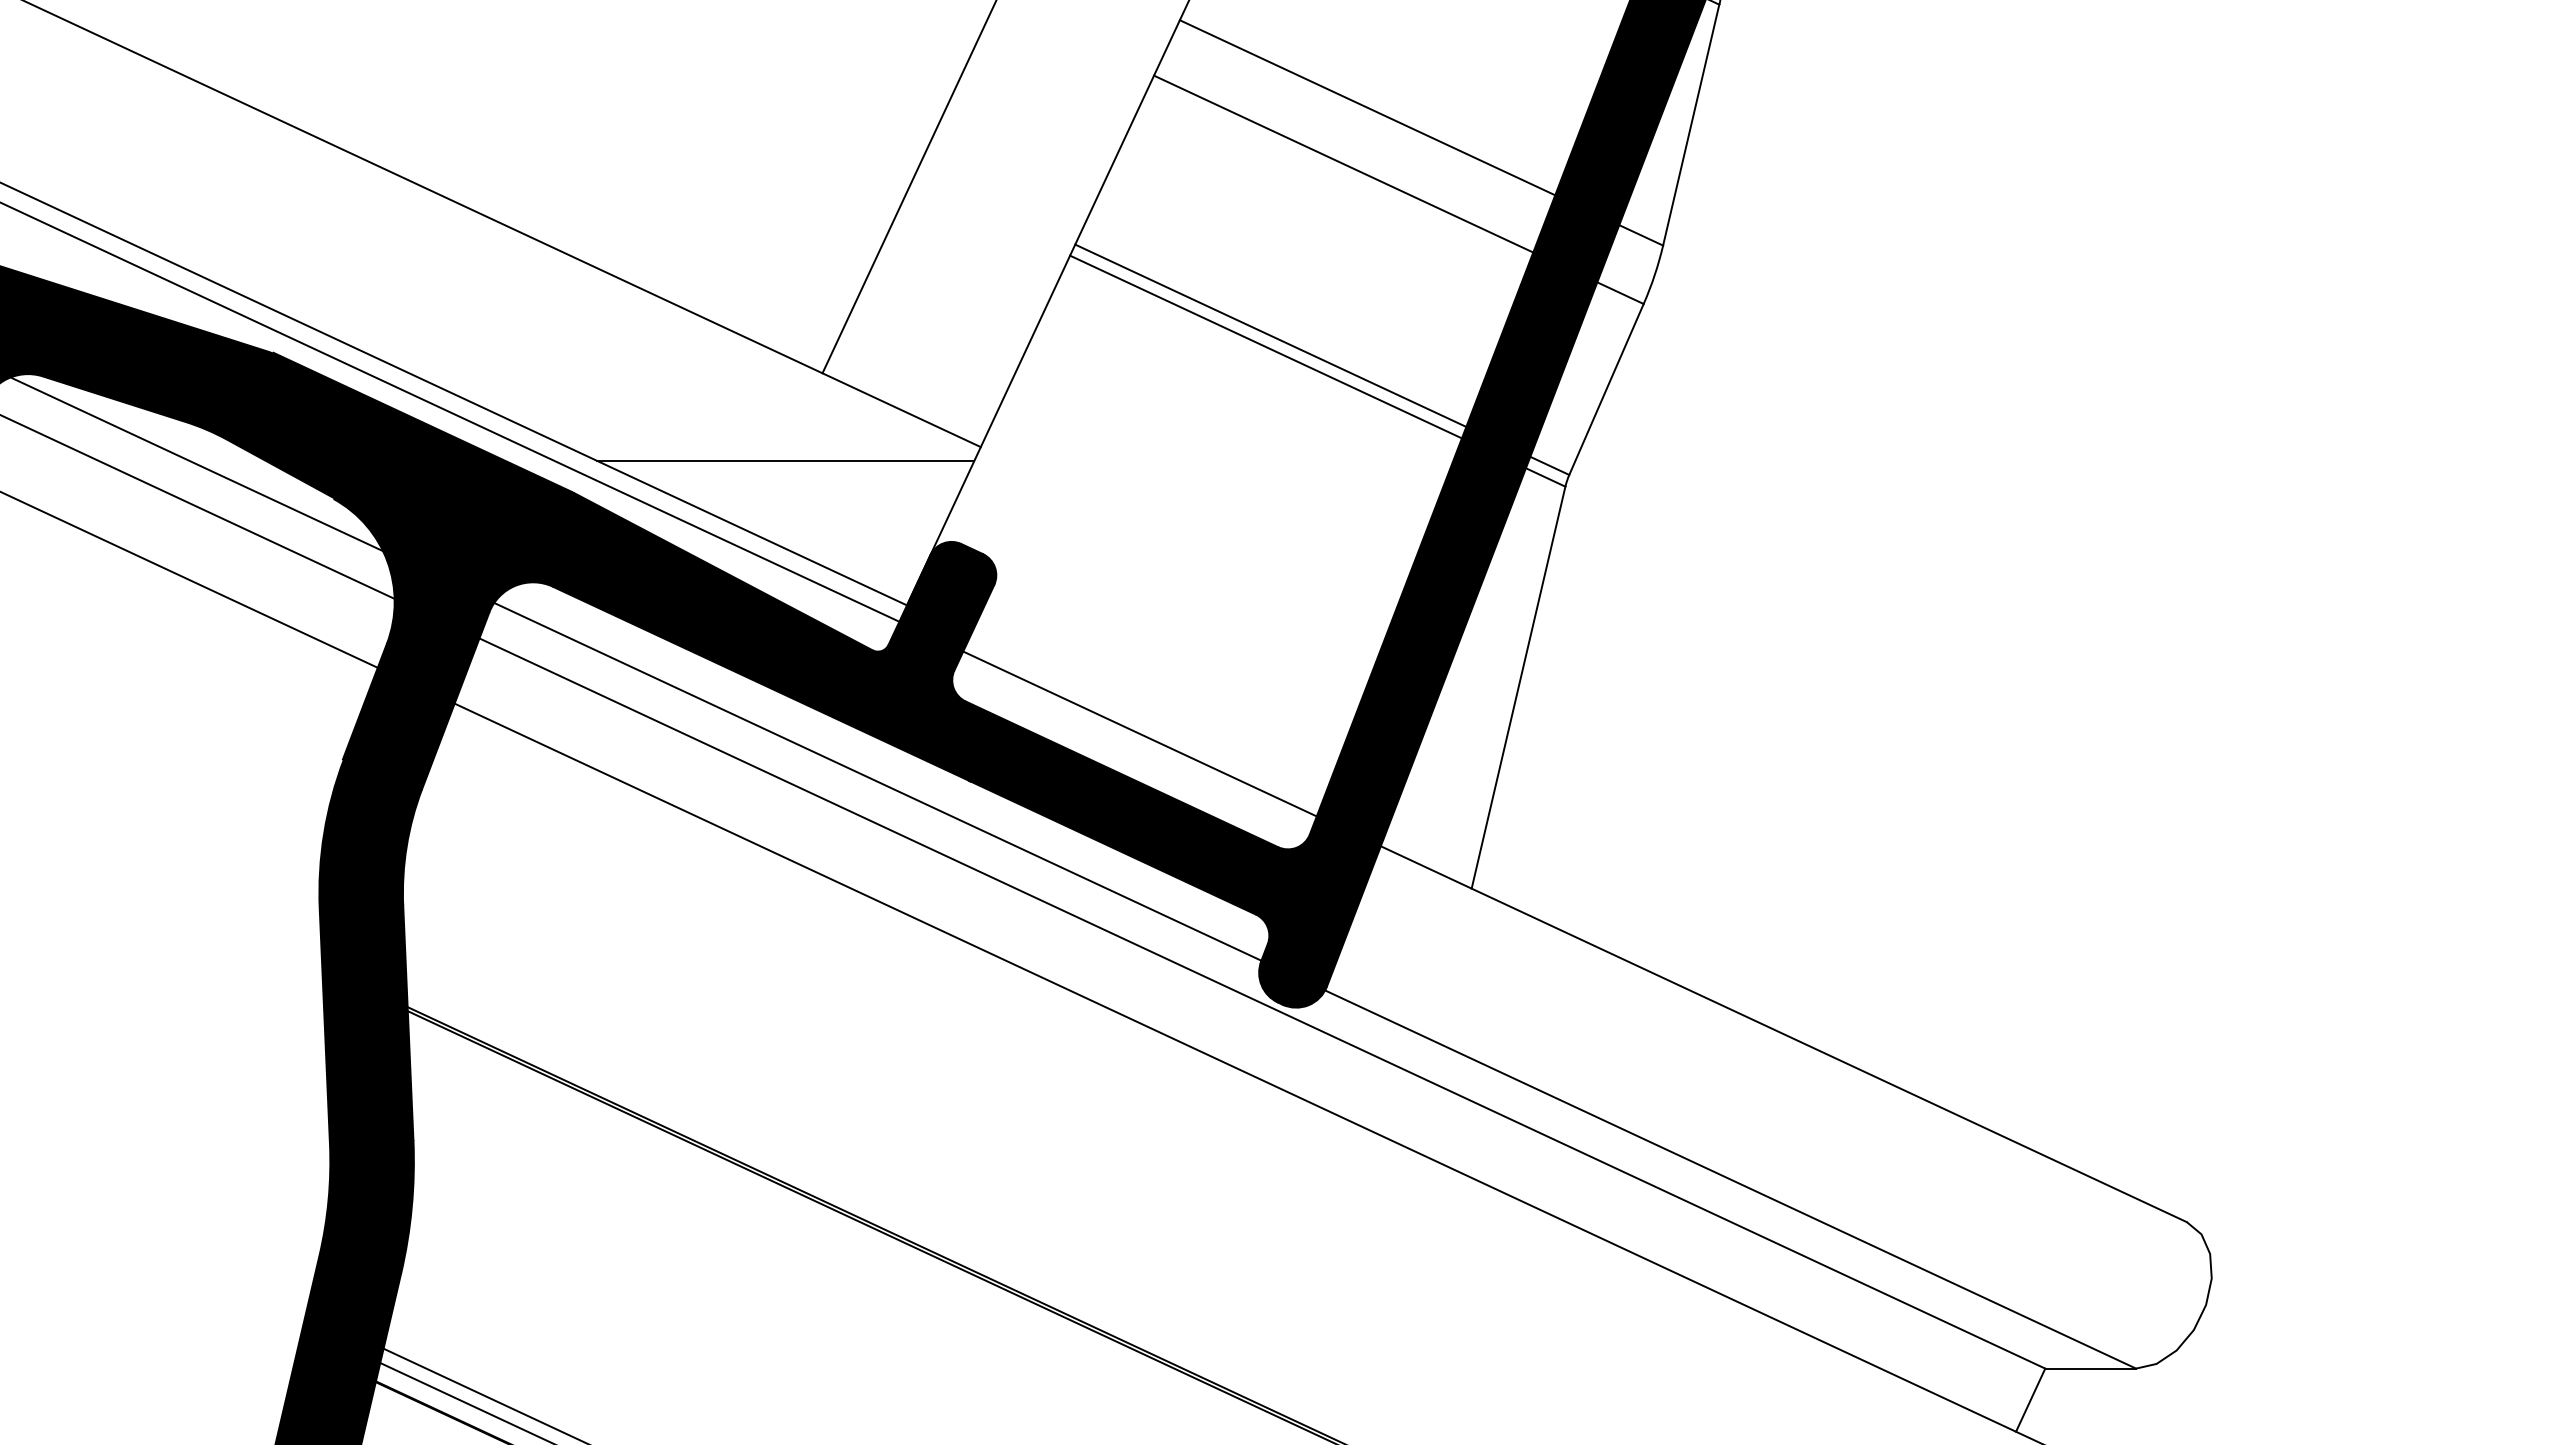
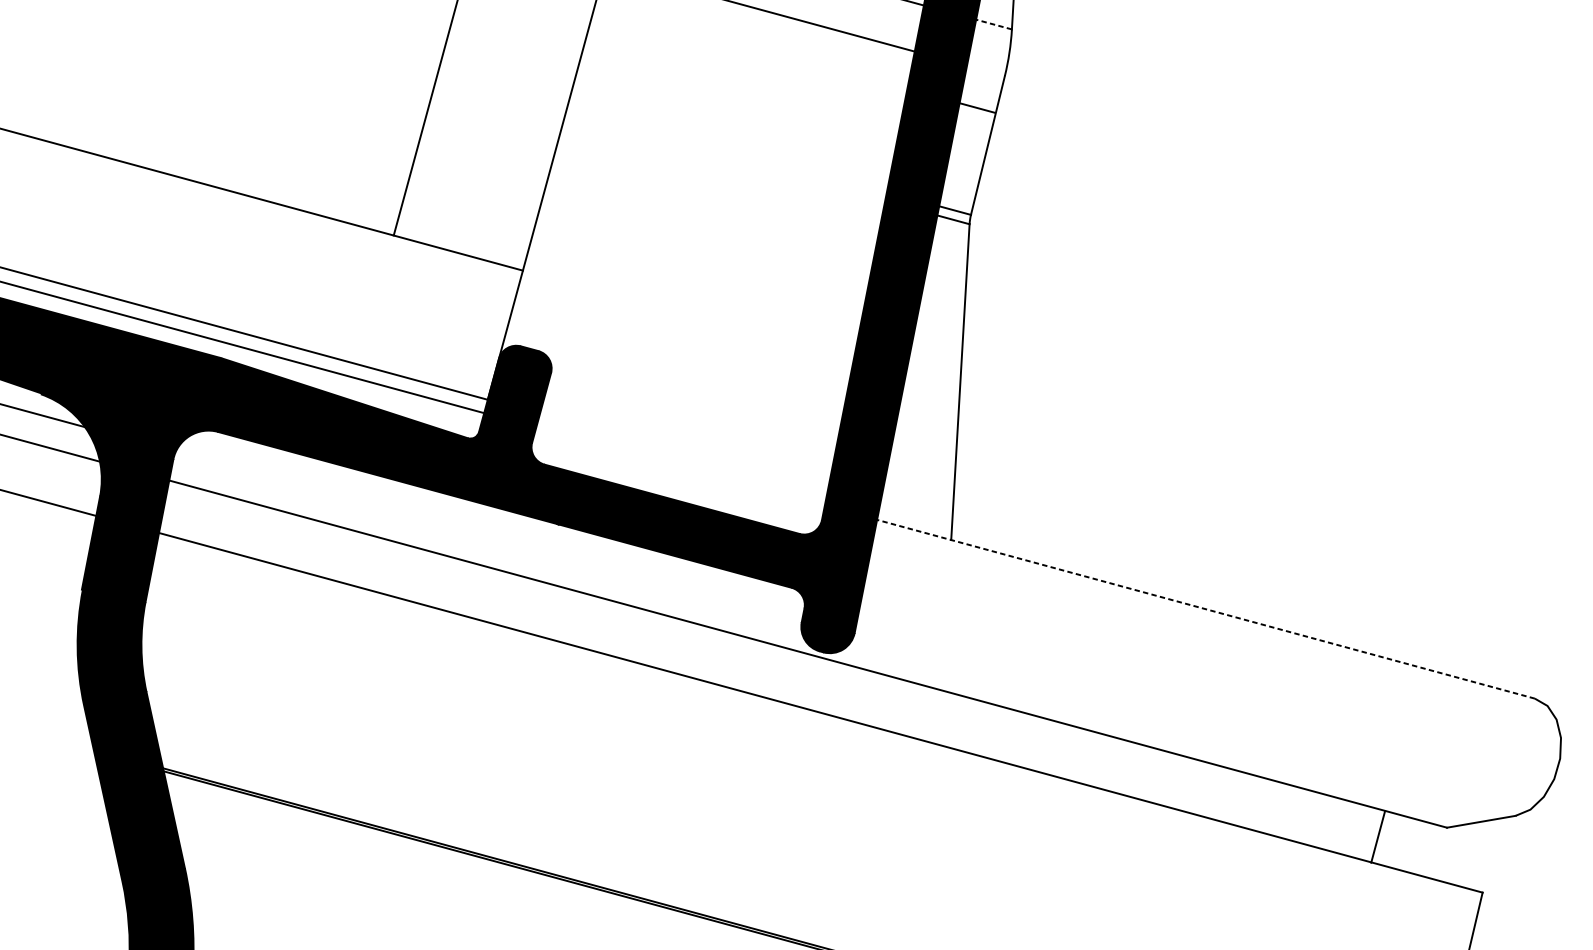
line: (1640, 235) -> (993, 24), solid -> dashed
line: (1620, 293) -> (976, 107), moved
line: (1270, 335) -> (727, 148), removed
line: (1265, 346) -> (724, 157), removed
line: (785, 460) -> (377, 306), removed
line: (1139, 733) -> (680, 466), removed
line: (877, 781) -> (488, 536), removed
line: (1783, 1034) -> (1205, 609), solid -> dashed
line: (1730, 1179) -> (1184, 725), removed
line: (2030, 1399) -> (1377, 836), moved

